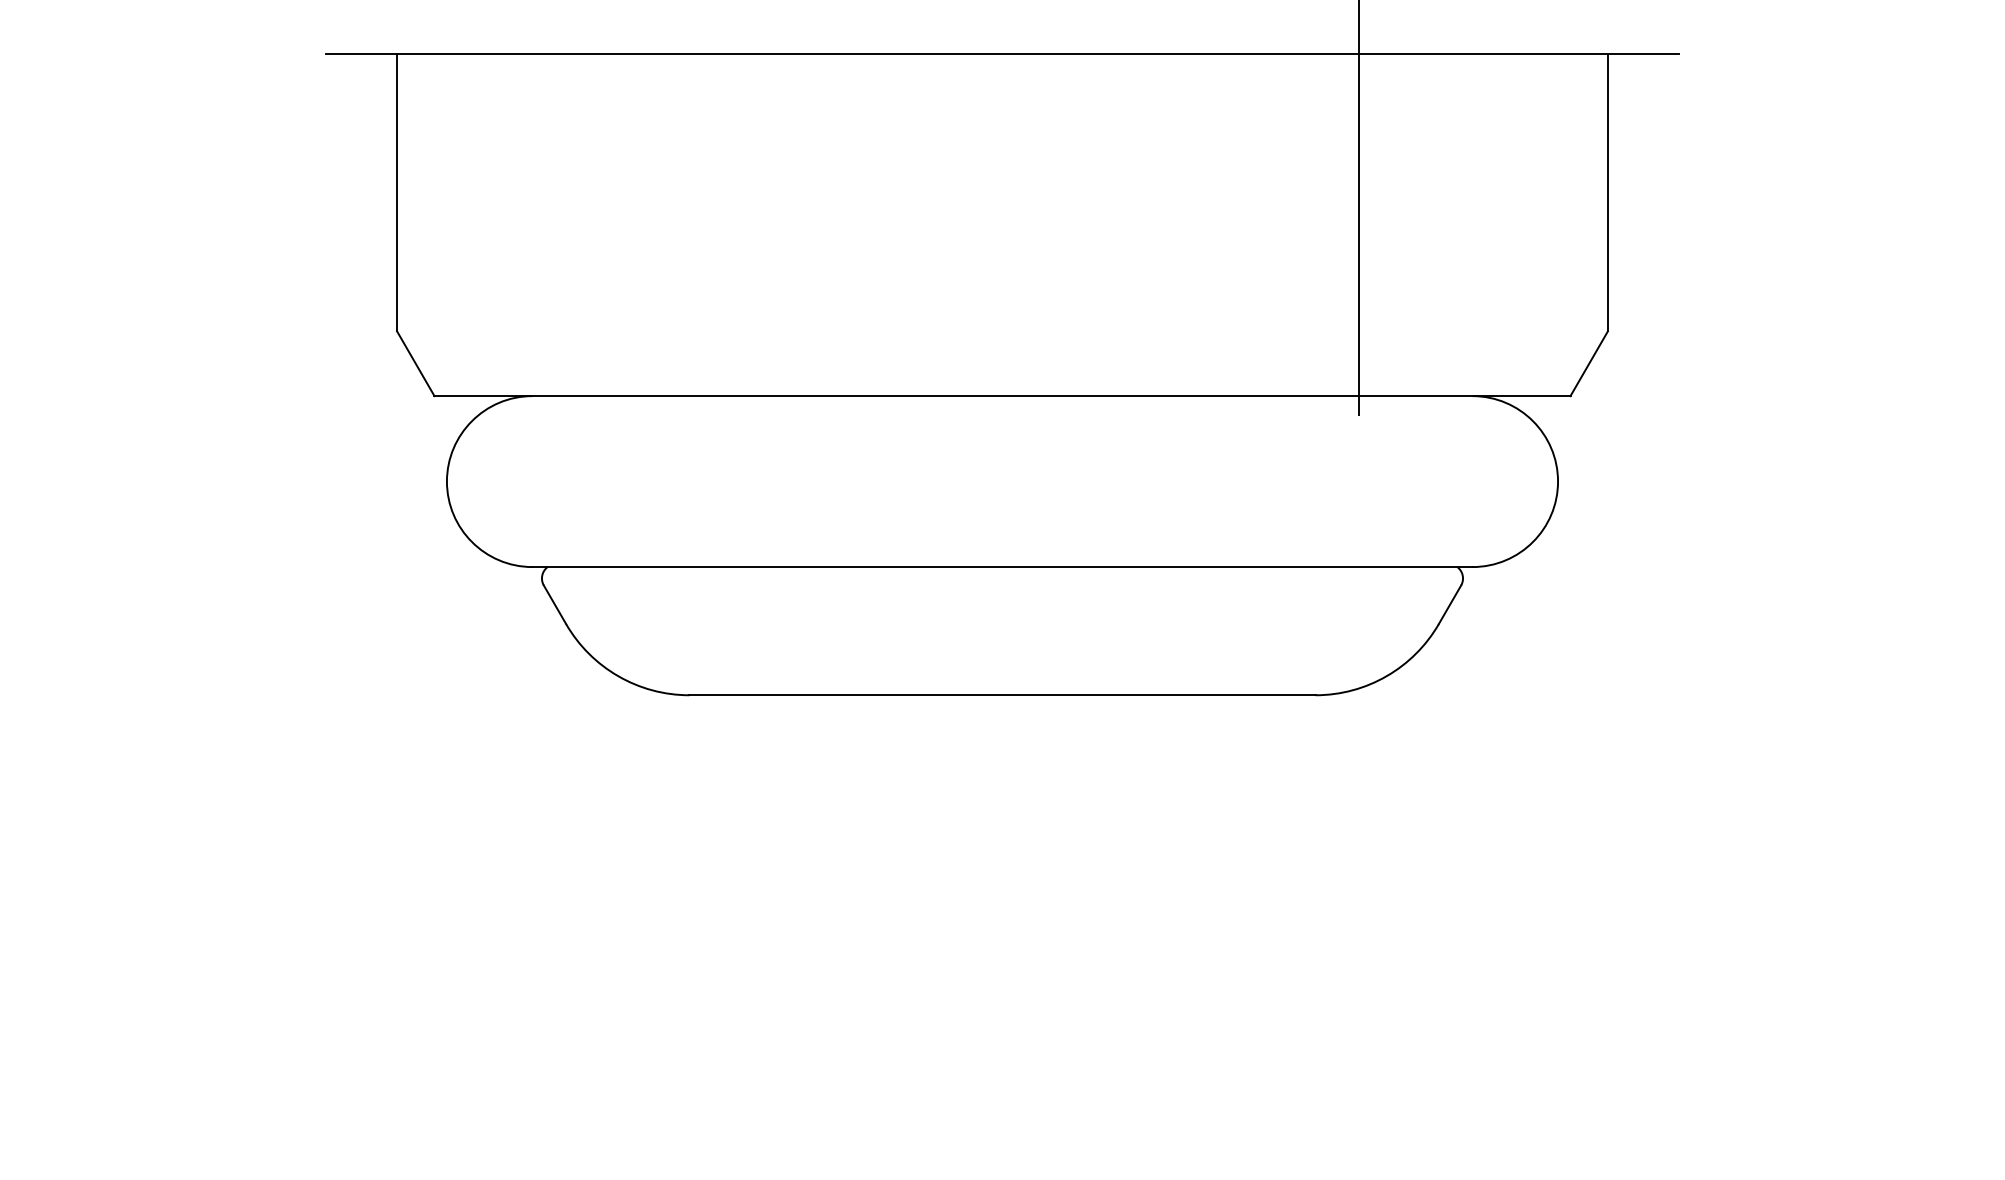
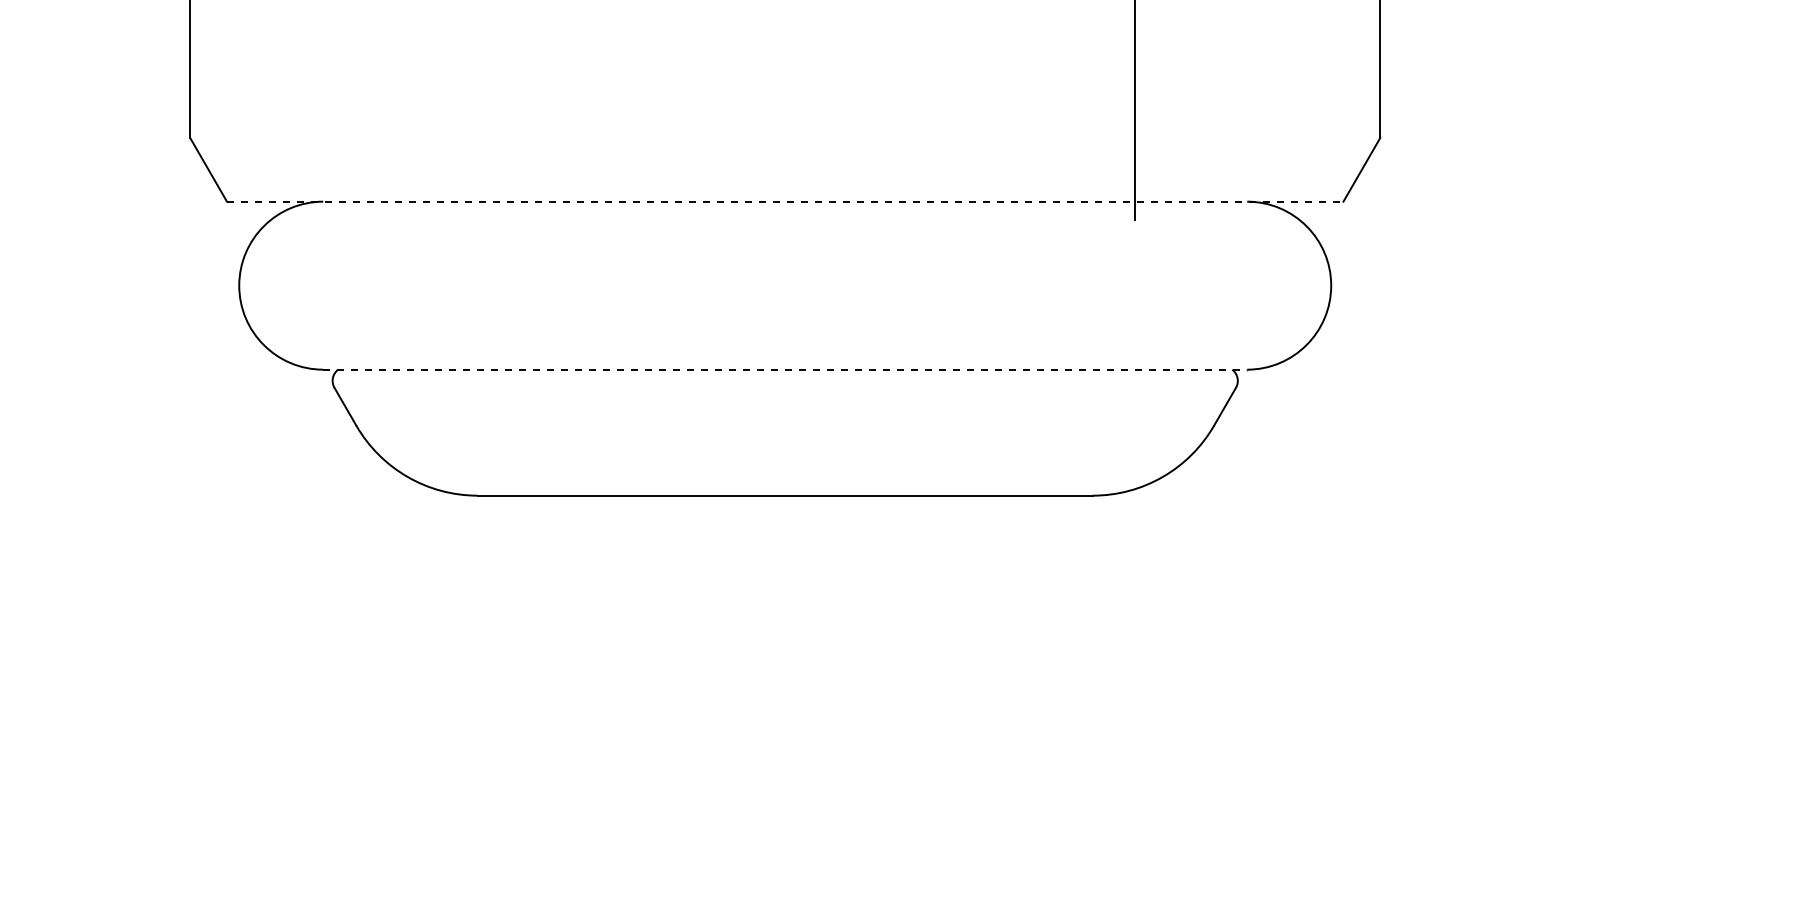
line: (1002, 396) -> (785, 202), solid -> dashed
line: (1002, 567) -> (785, 370), solid -> dashed

